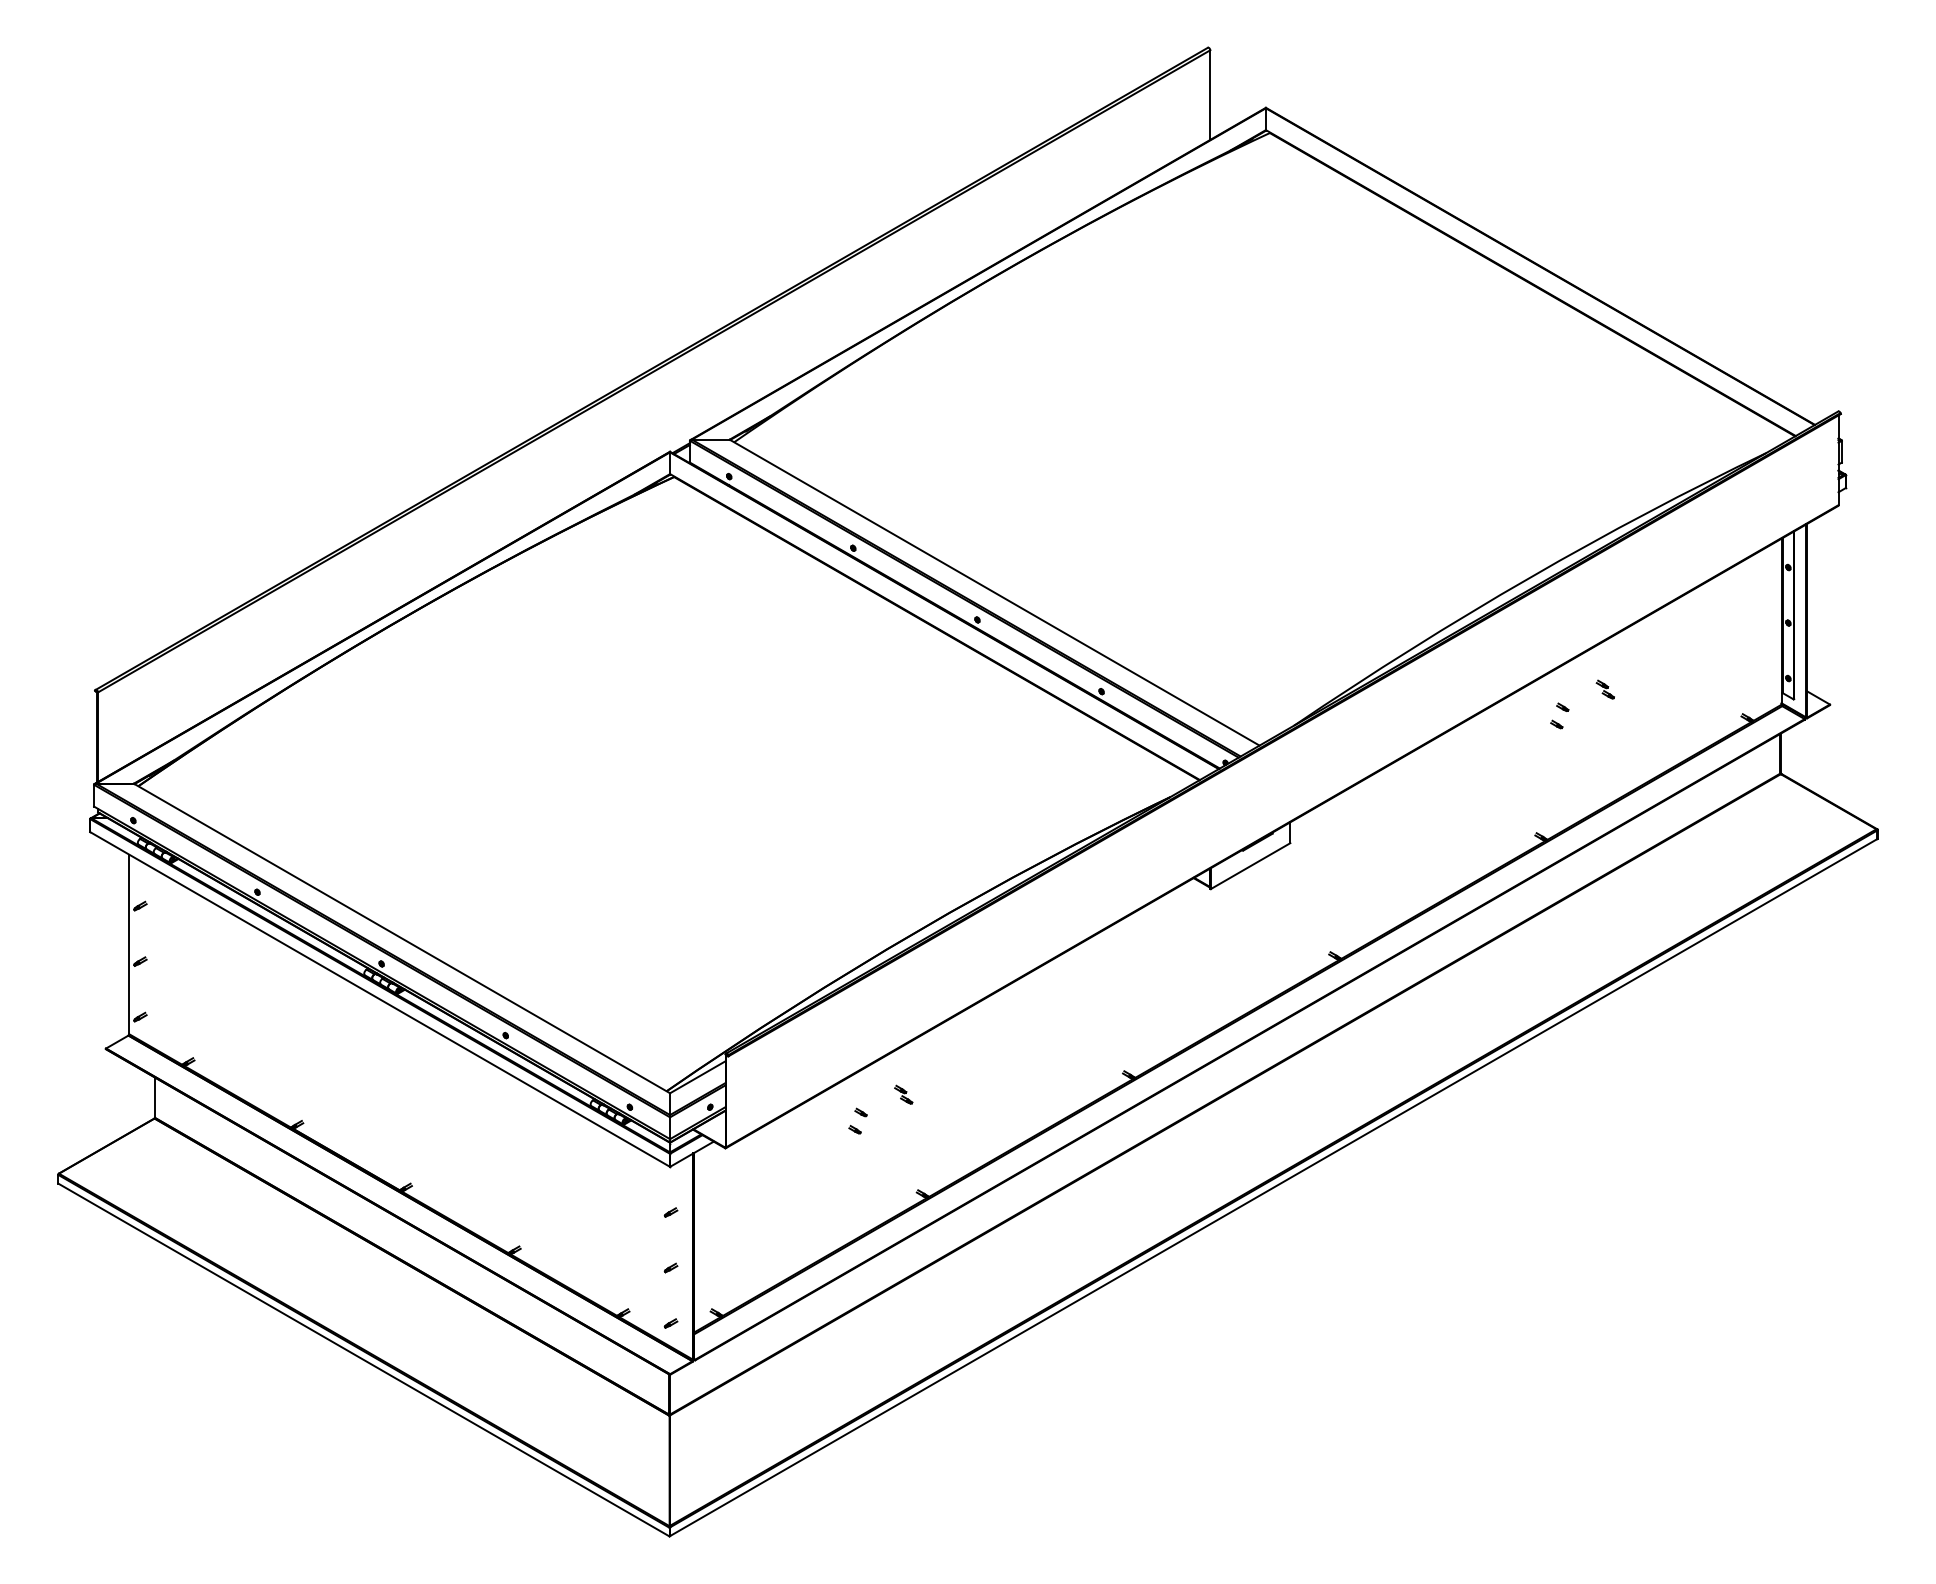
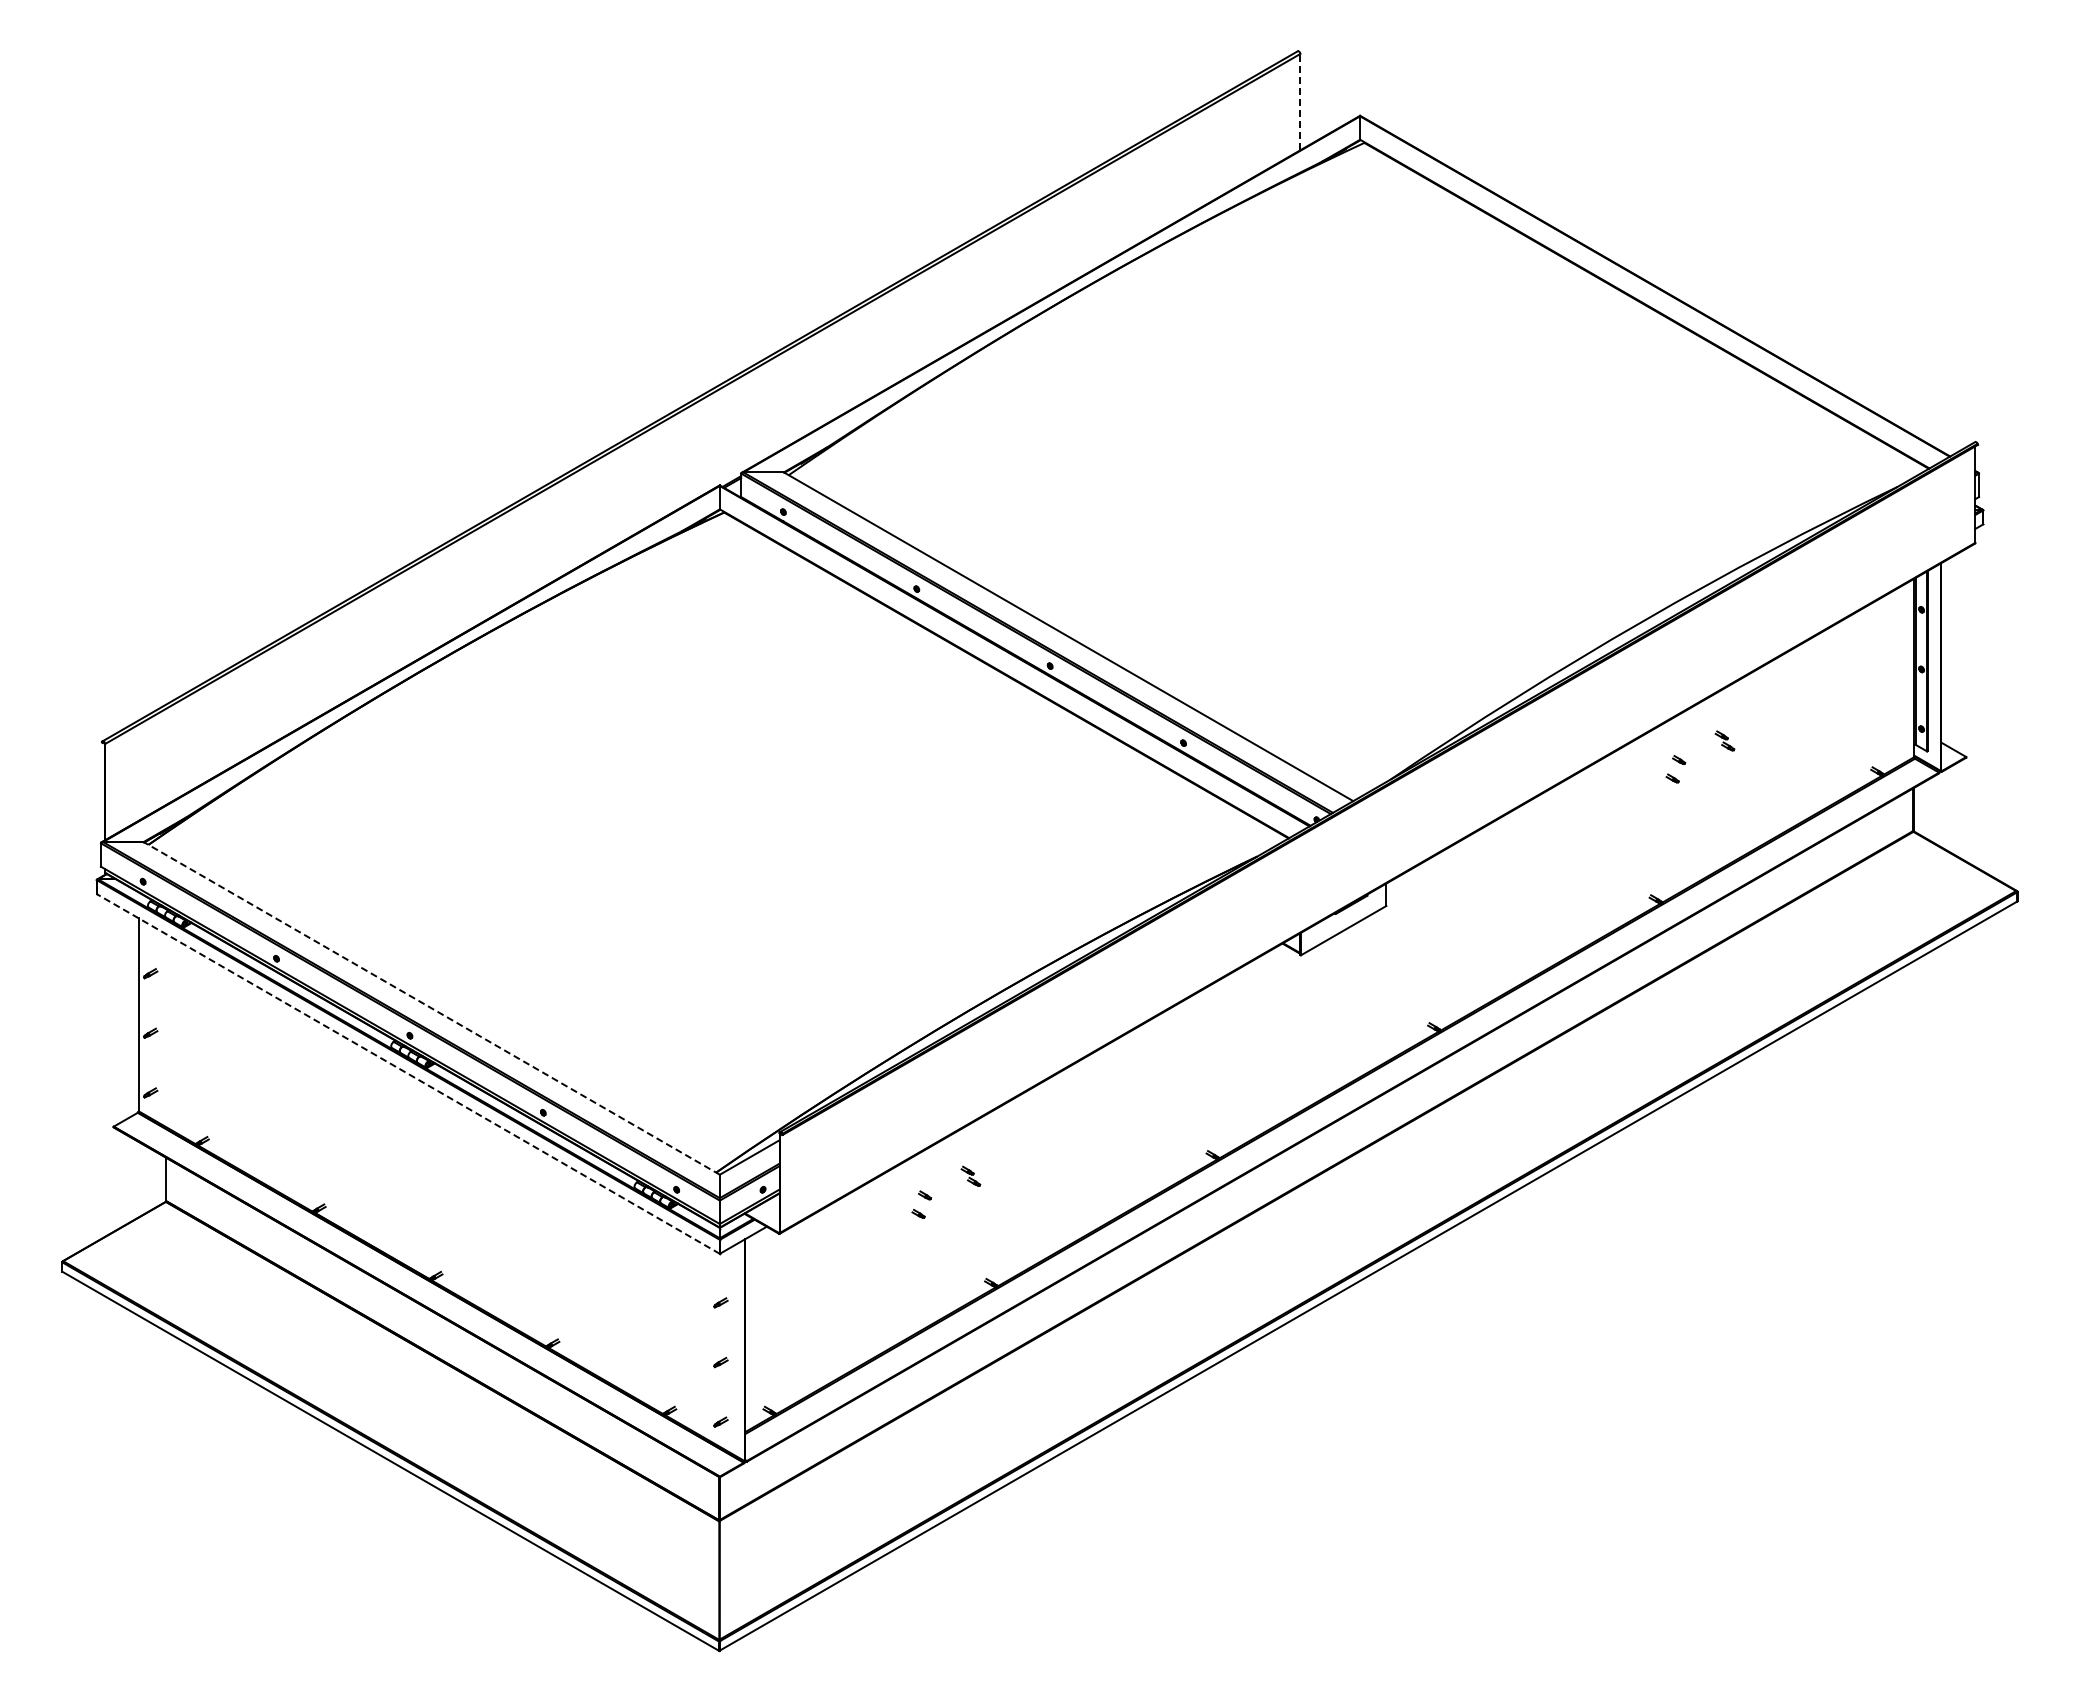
line: (1210, 94) -> (1300, 101), solid -> dashed
line: (401, 938) -> (431, 1008), solid -> dashed
line: (380, 999) -> (408, 1073), solid -> dashed

